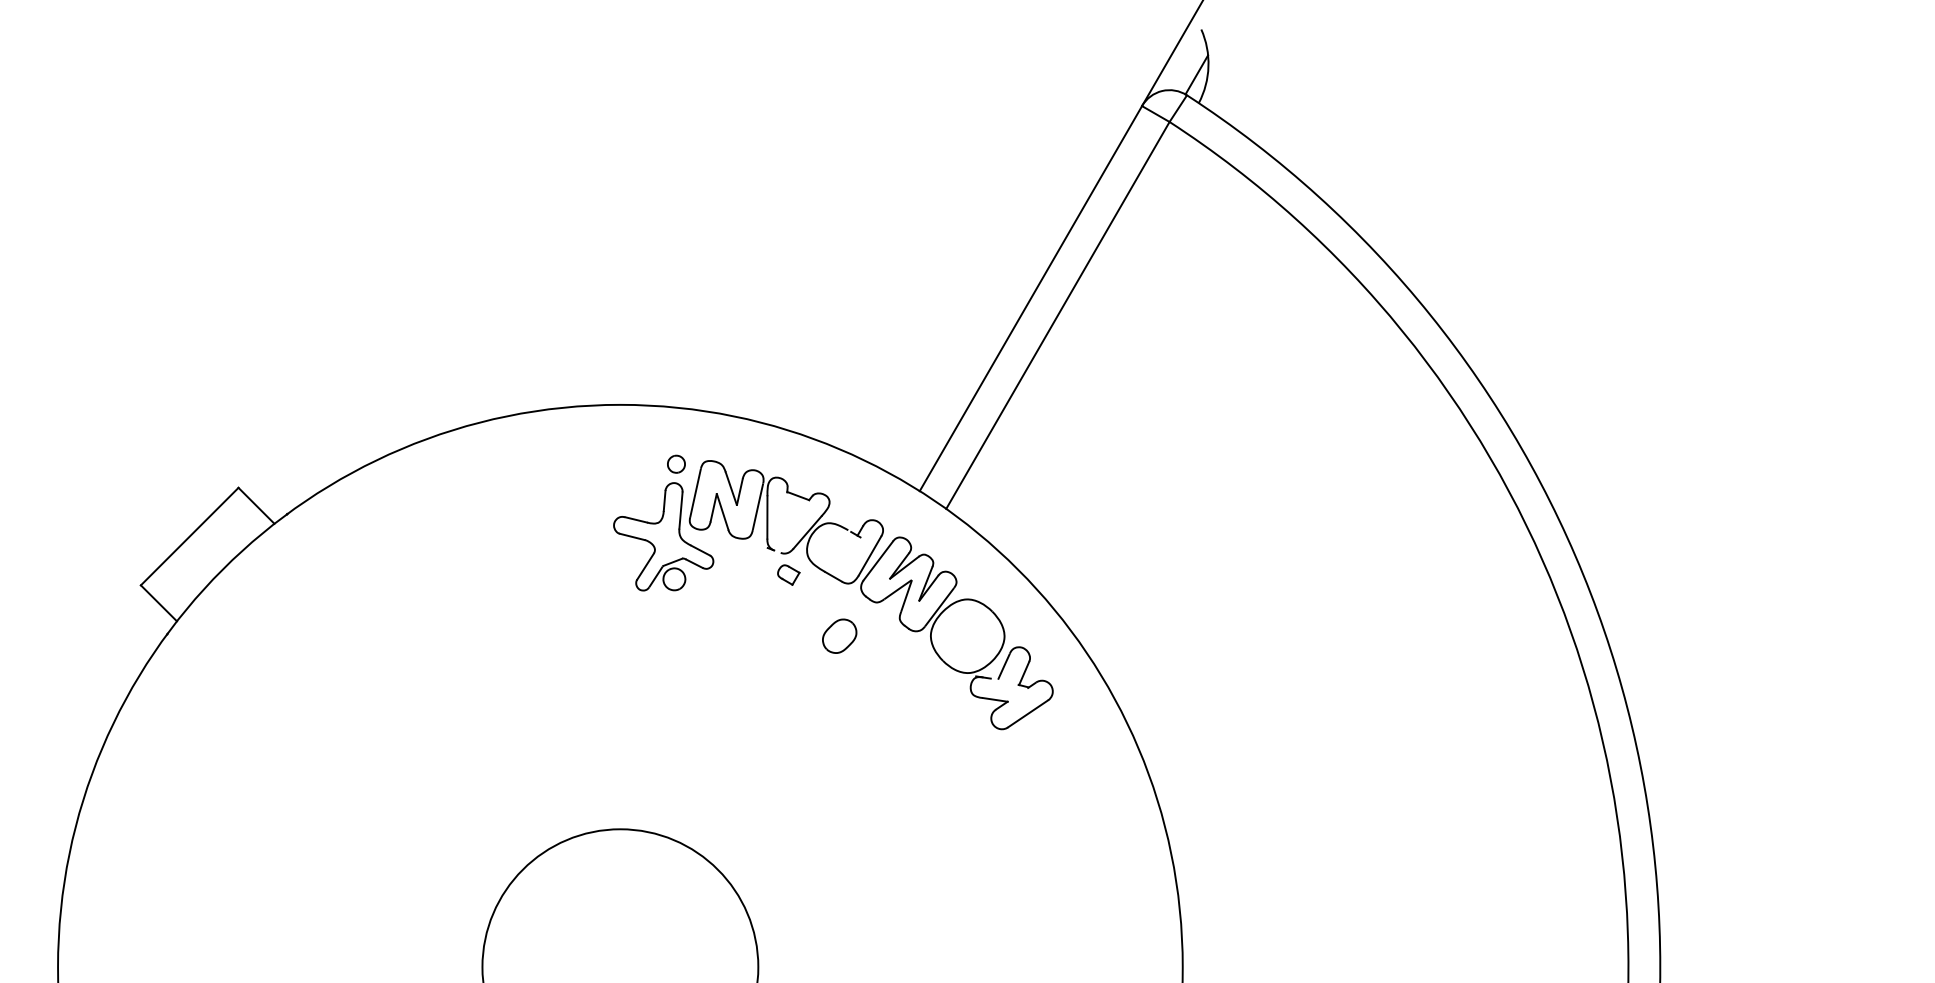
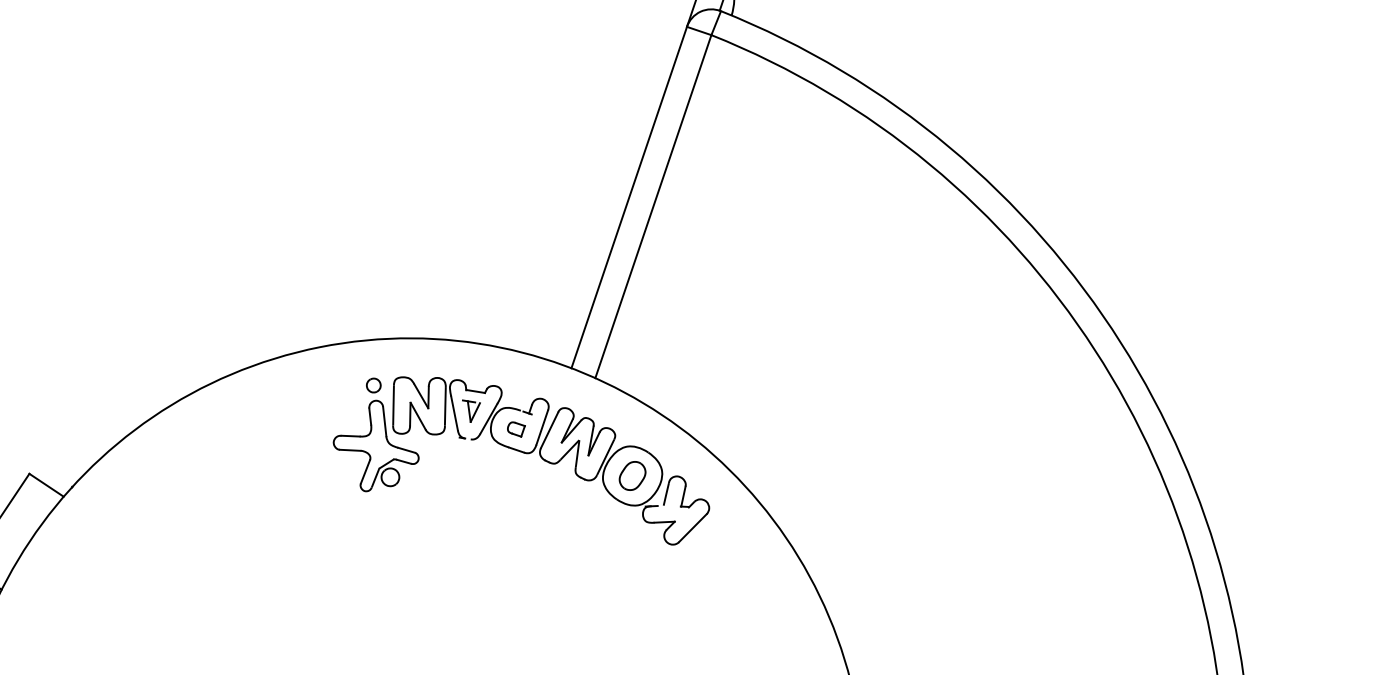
part: (790, 517) -> (472, 409), added
part: (788, 574) -> (516, 429), moved
part: (839, 635) -> (632, 475), moved

